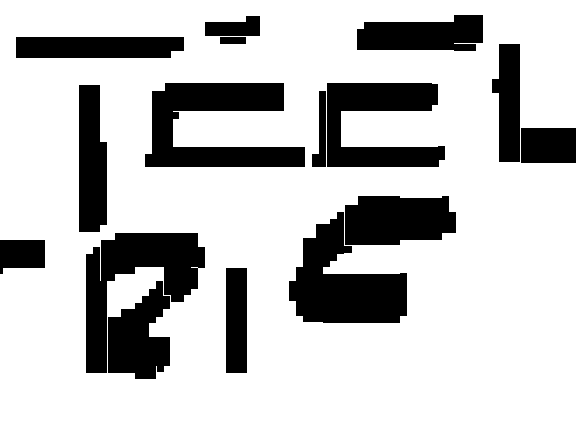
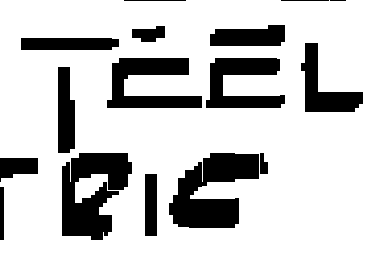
part: (419, 32) -> (247, 35), moved
part: (282, 110) -> (188, 74), moved
part: (372, 244) -> (218, 181), moved

